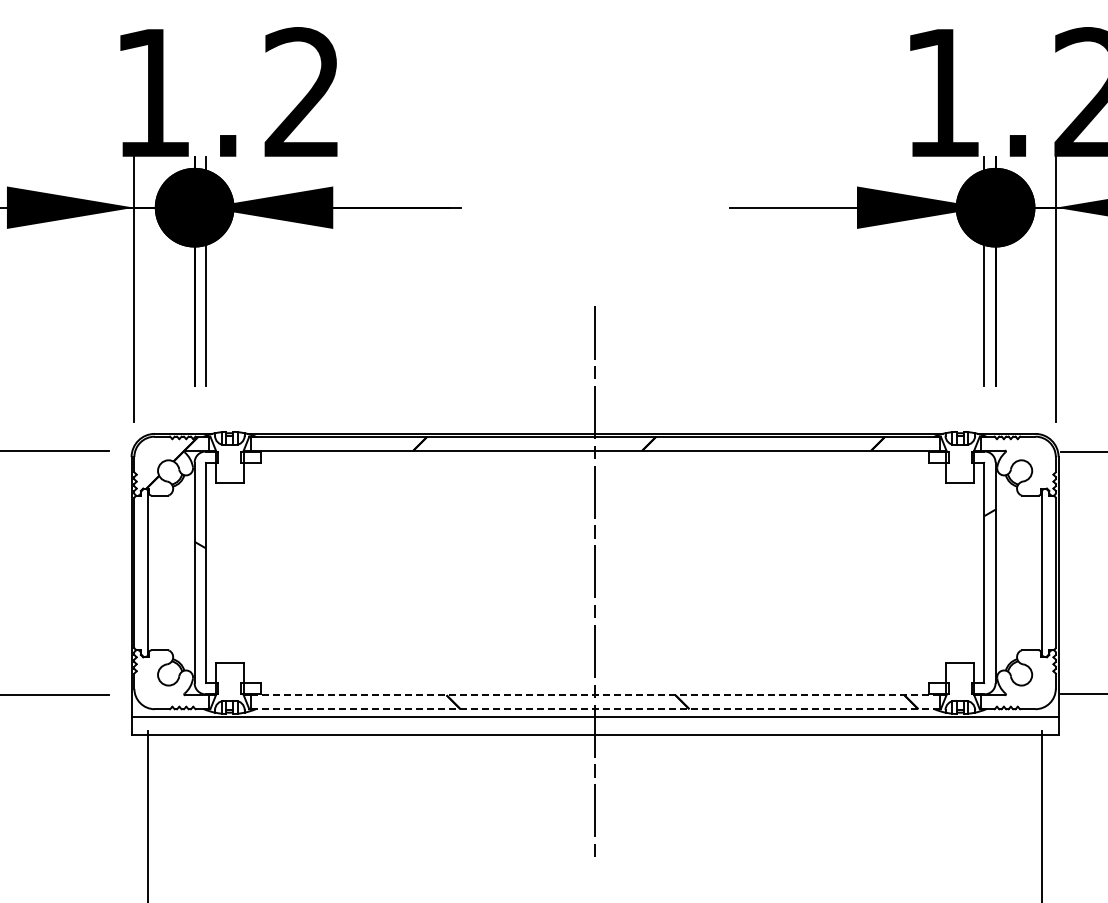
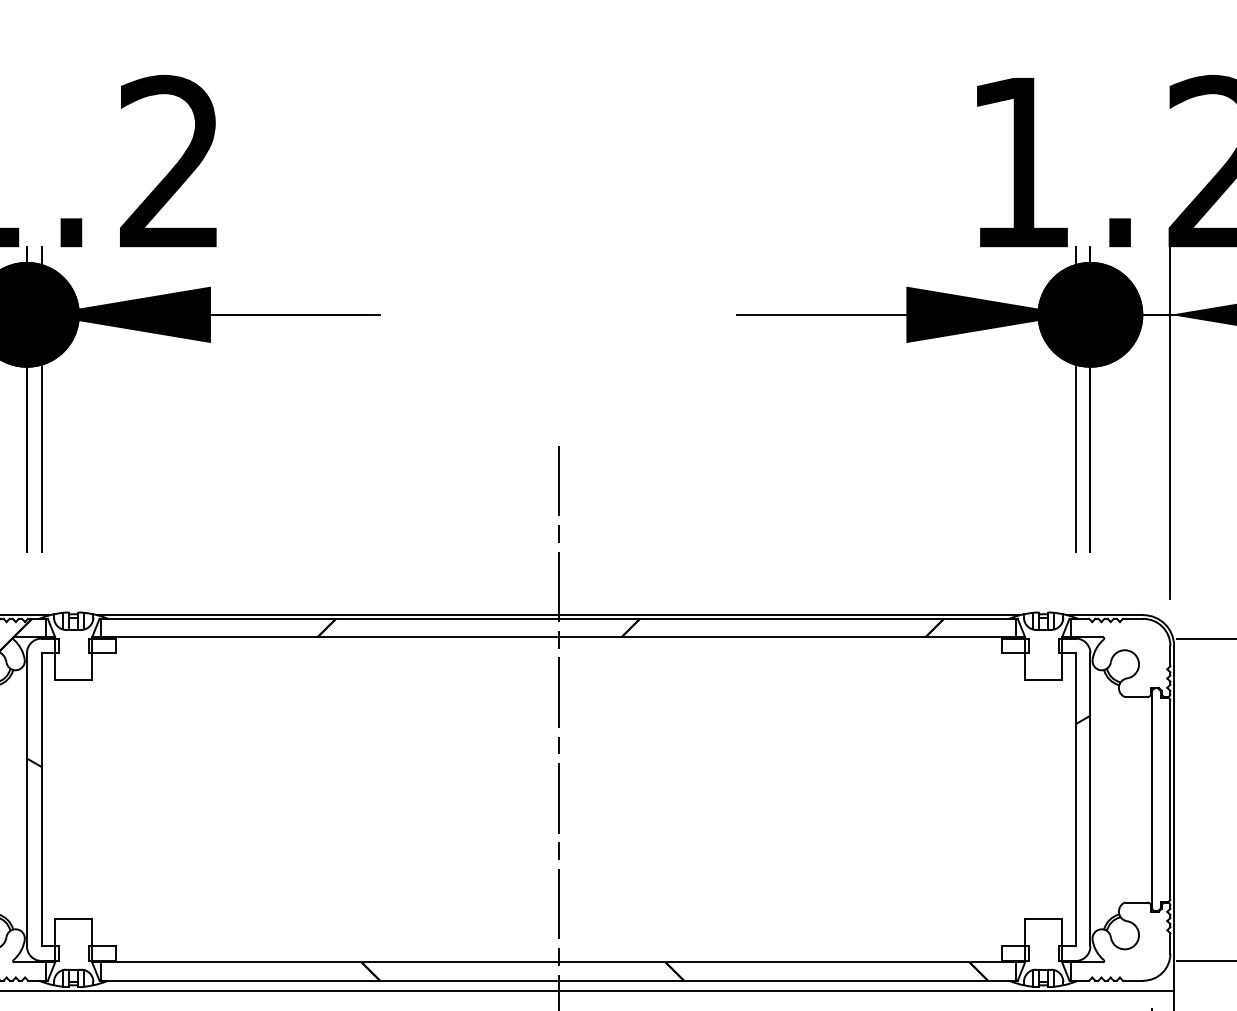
line: (594, 695) -> (557, 962), dashed -> solid
line: (595, 709) -> (559, 981), dashed -> solid

